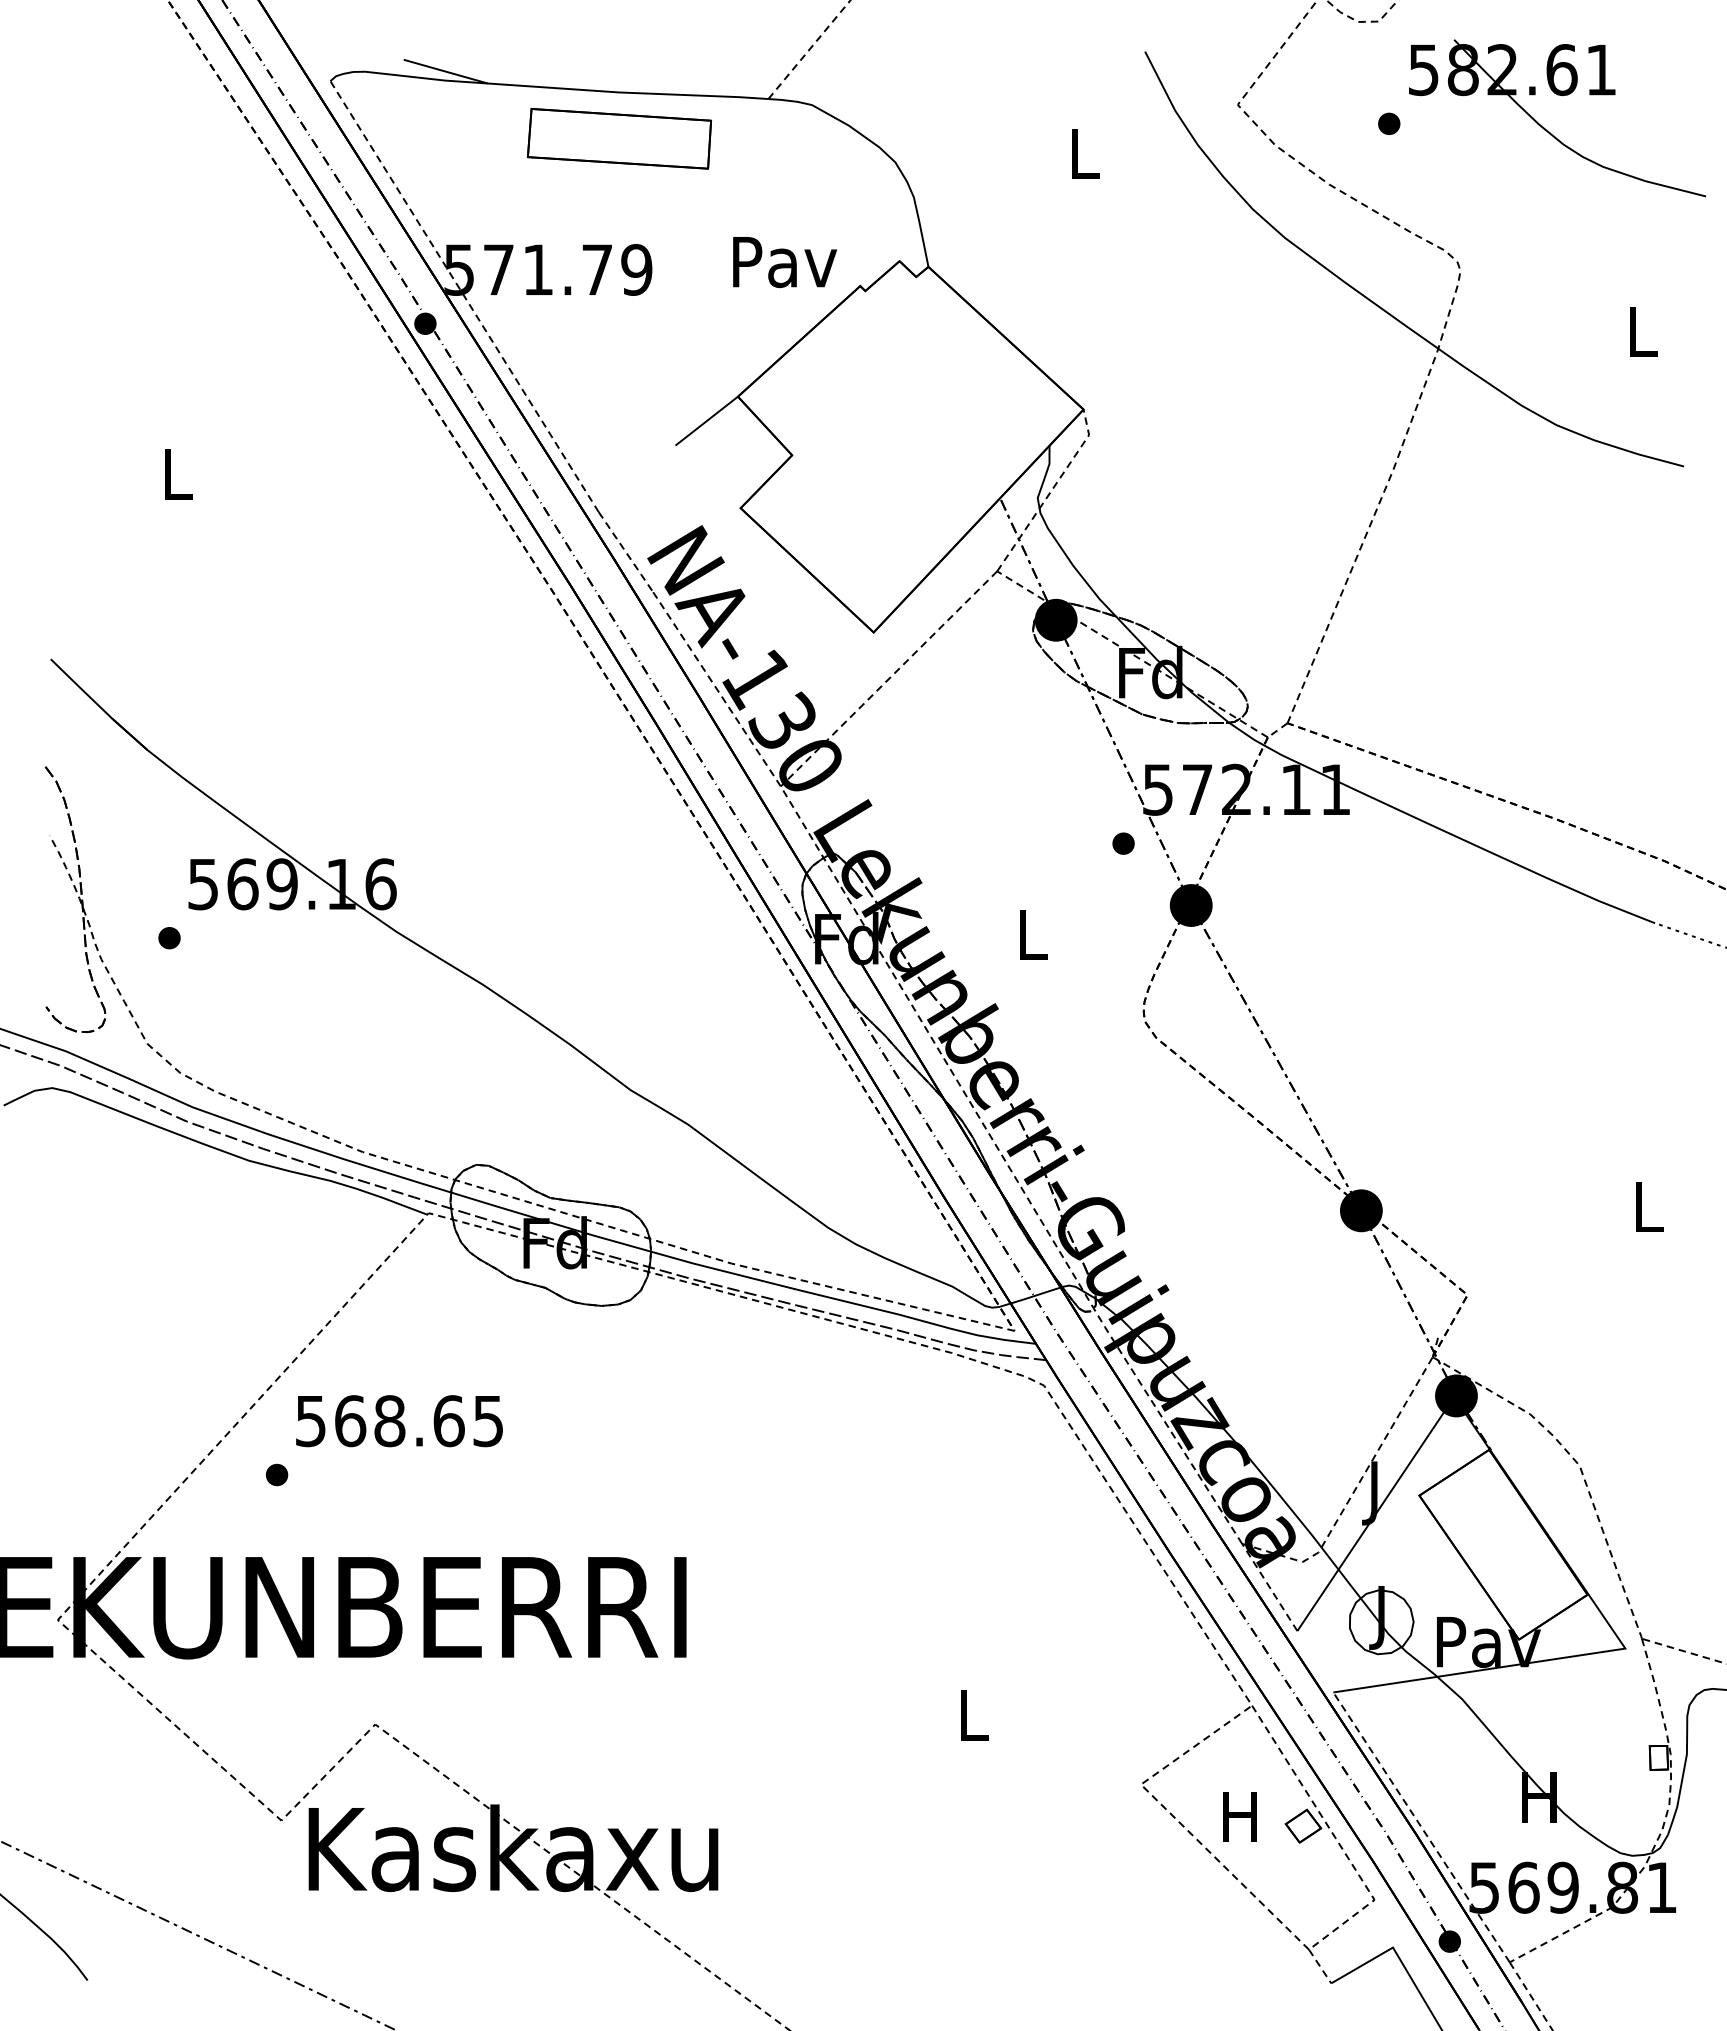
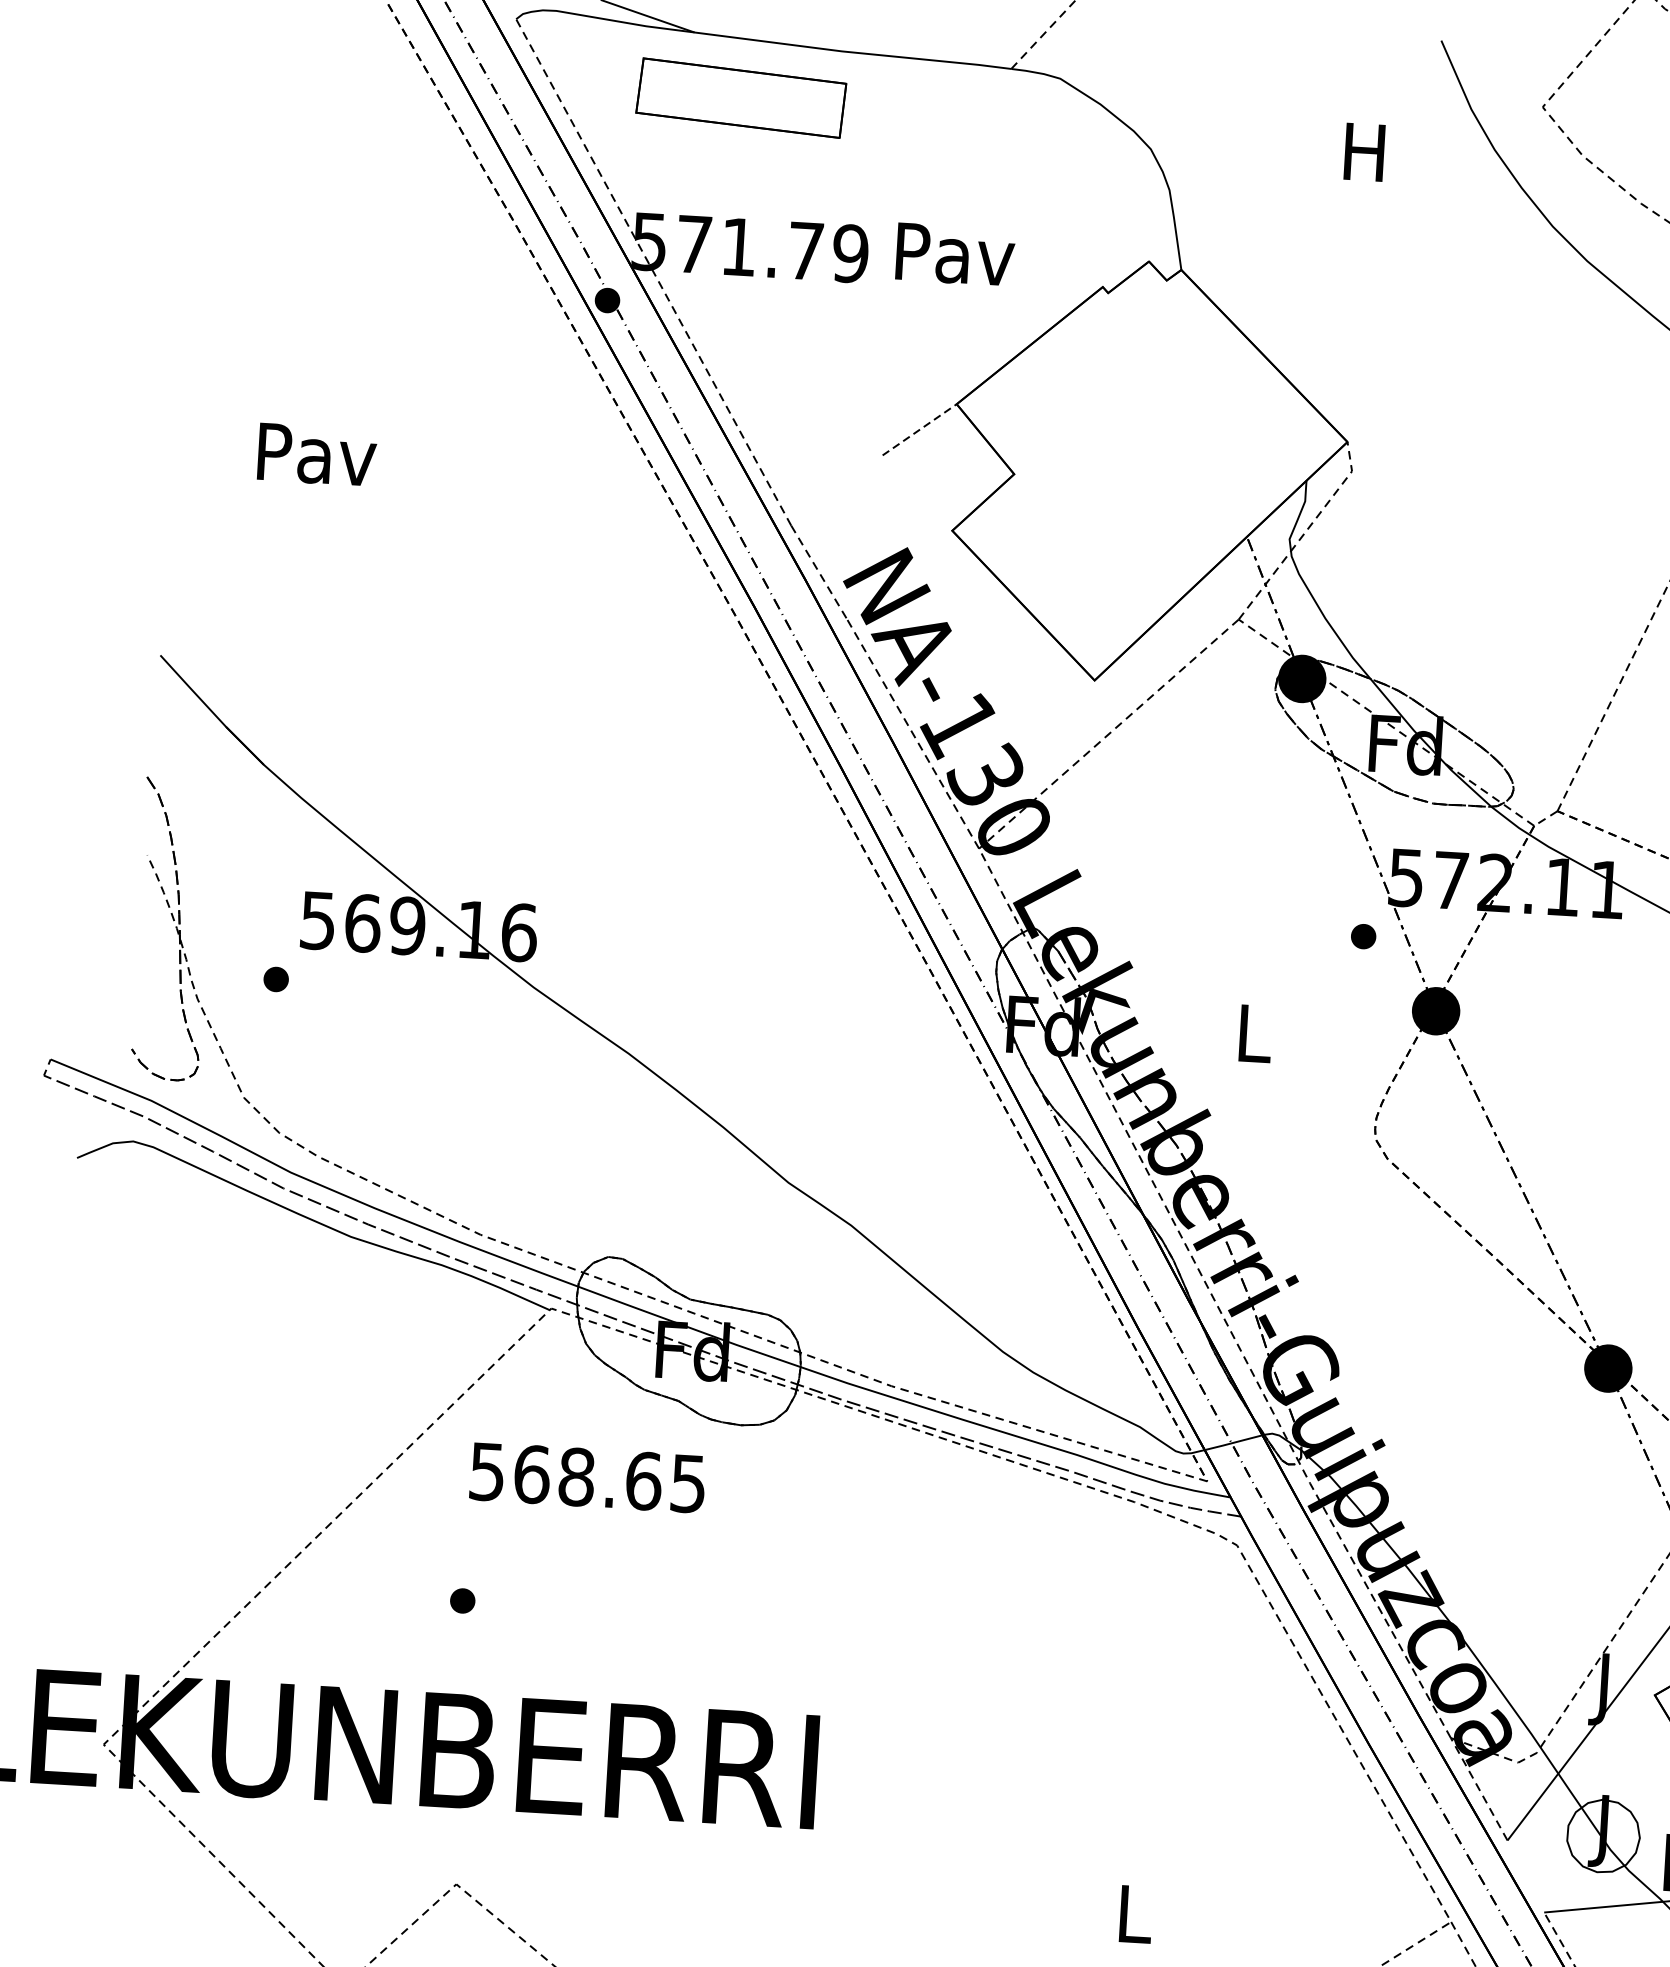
part: (618, 138) -> (740, 97), moved
text: (1083, 153) -> (1364, 151), L -> H
text: (785, 262) -> (955, 254), moved
line: (706, 421) -> (919, 430), solid -> dashed
text: (178, 474) -> (317, 454), L -> Pav
text: (399, 1421) -> (587, 1478), moved
part: (277, 1474) -> (463, 1600), moved

